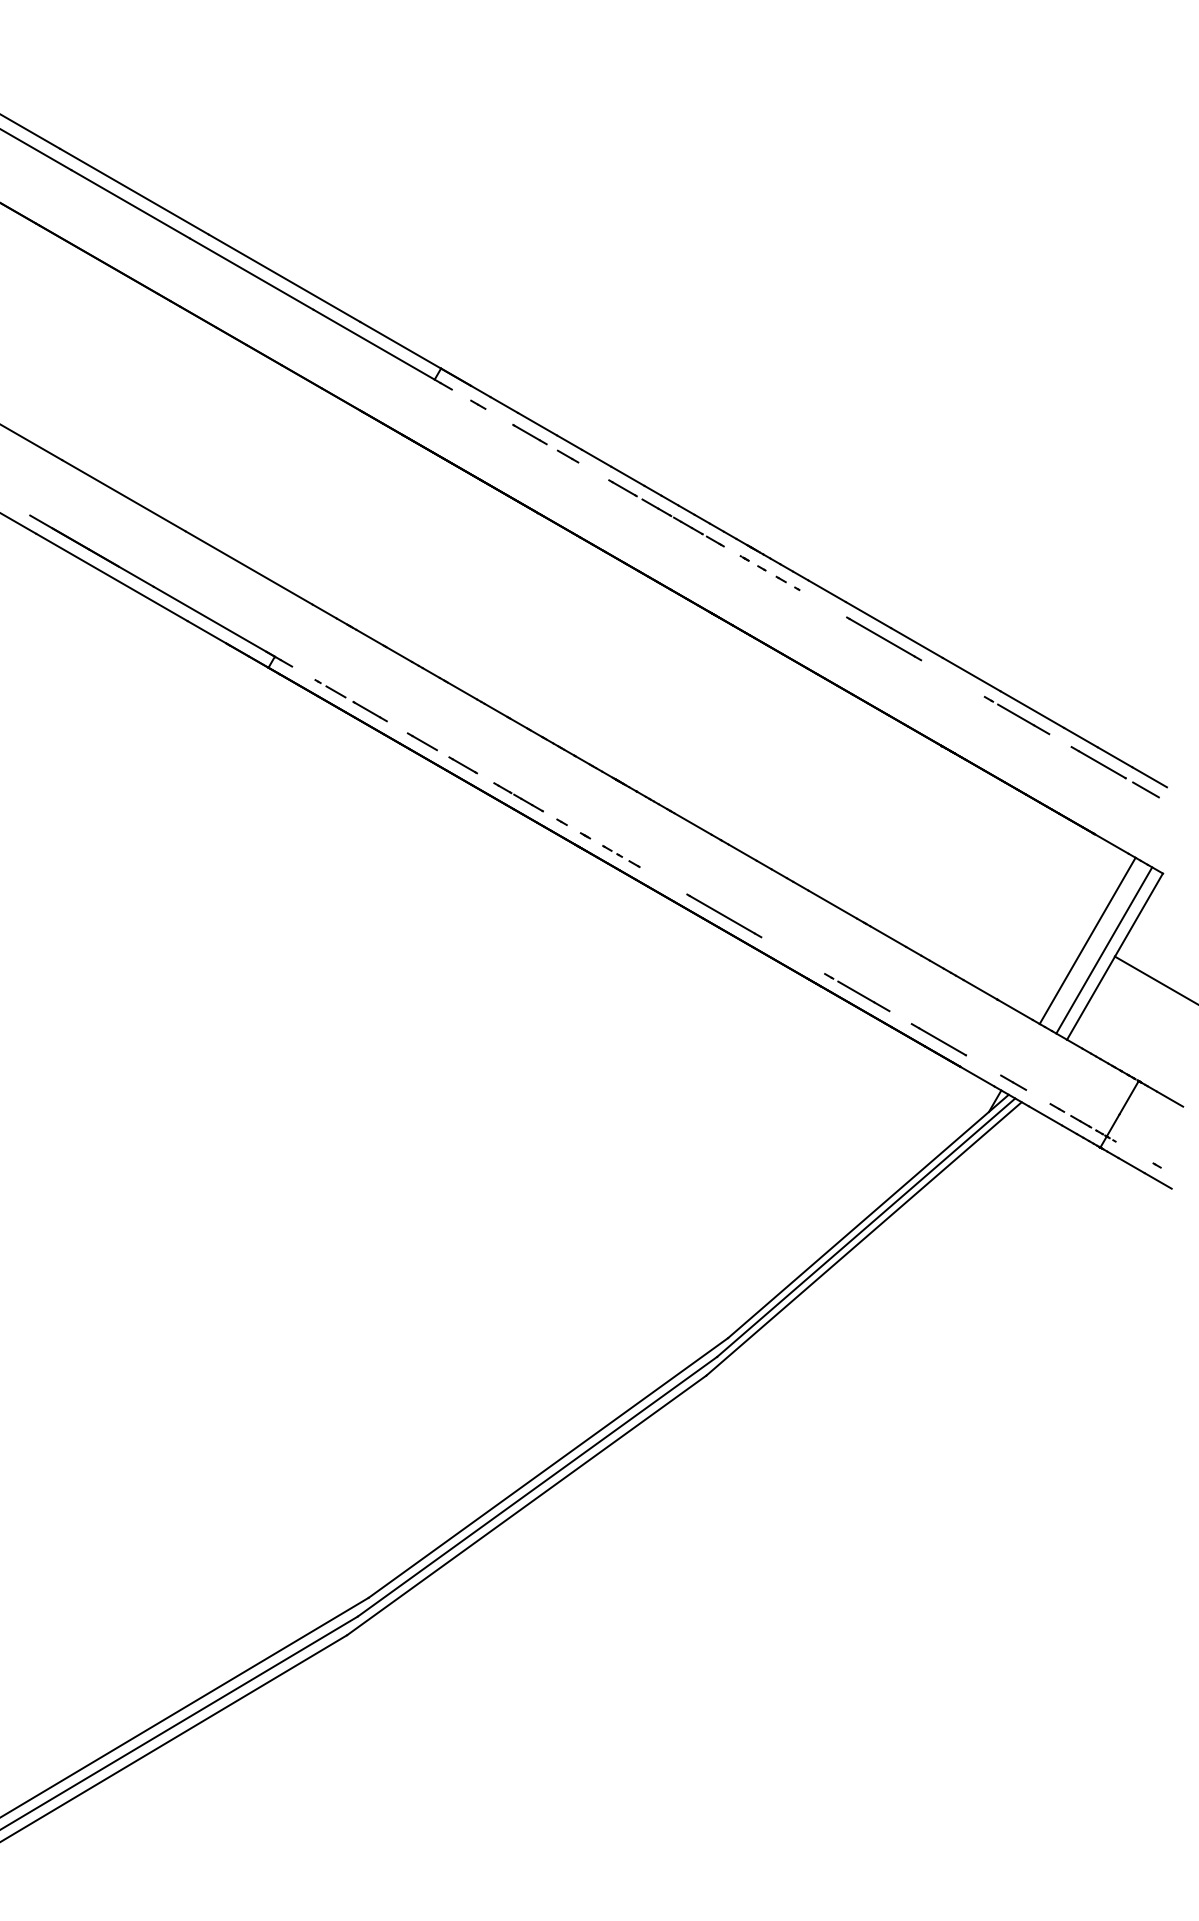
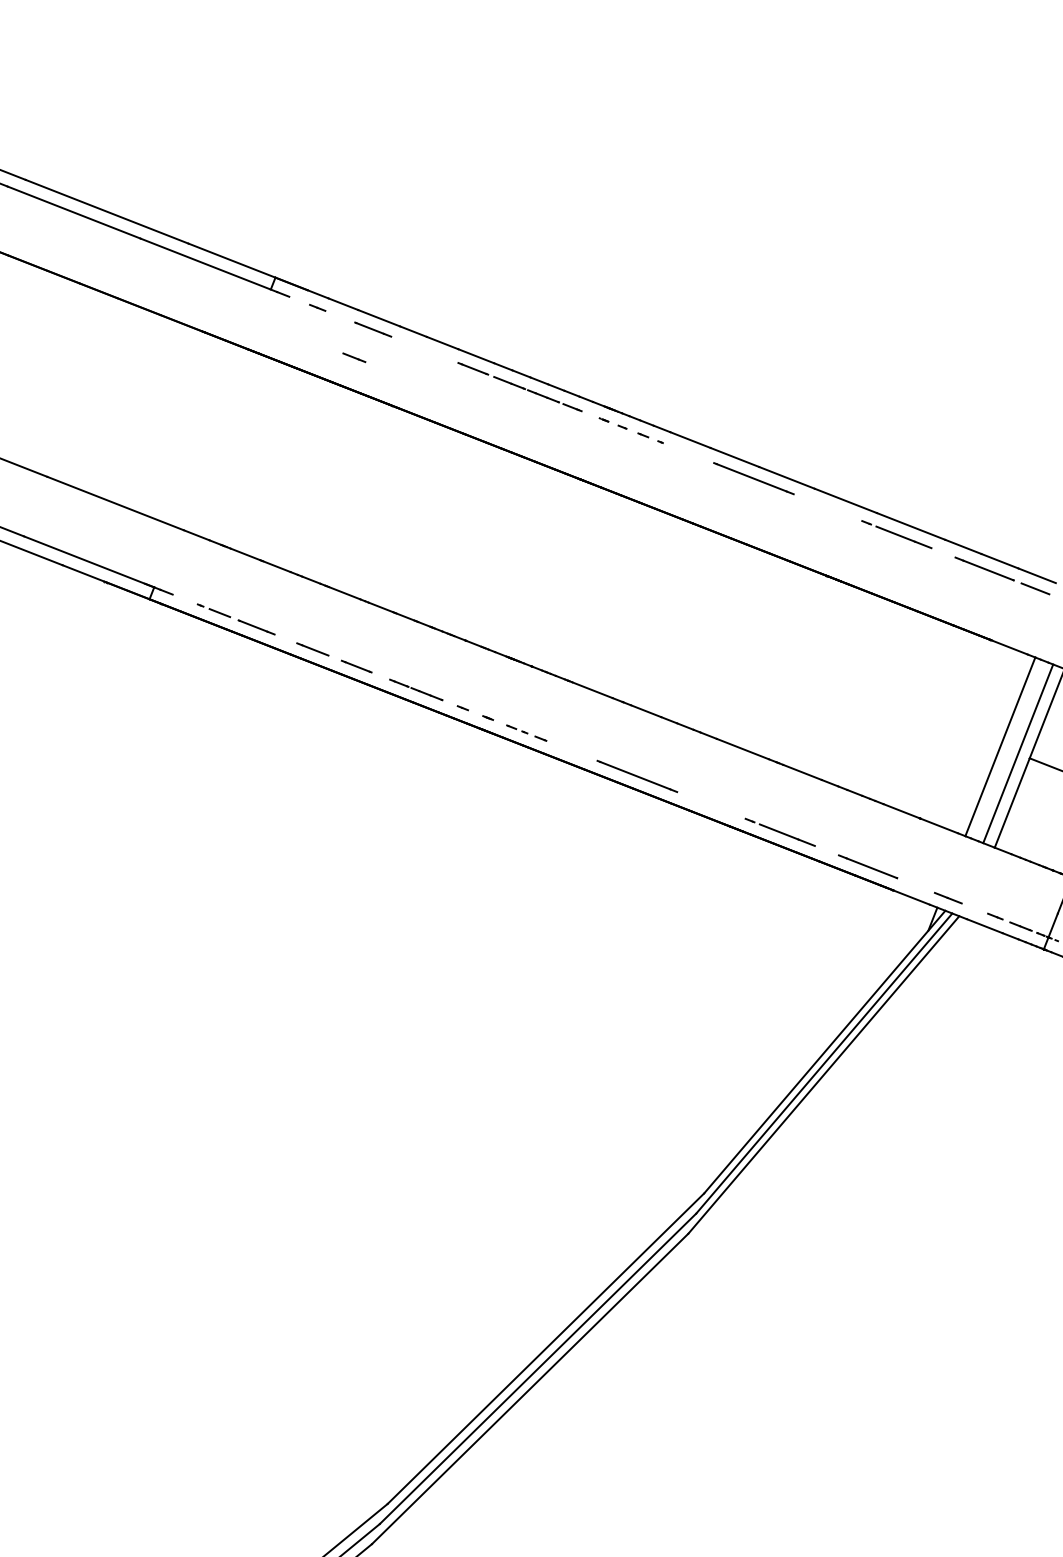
line: (568, 456) -> (354, 357), moved

